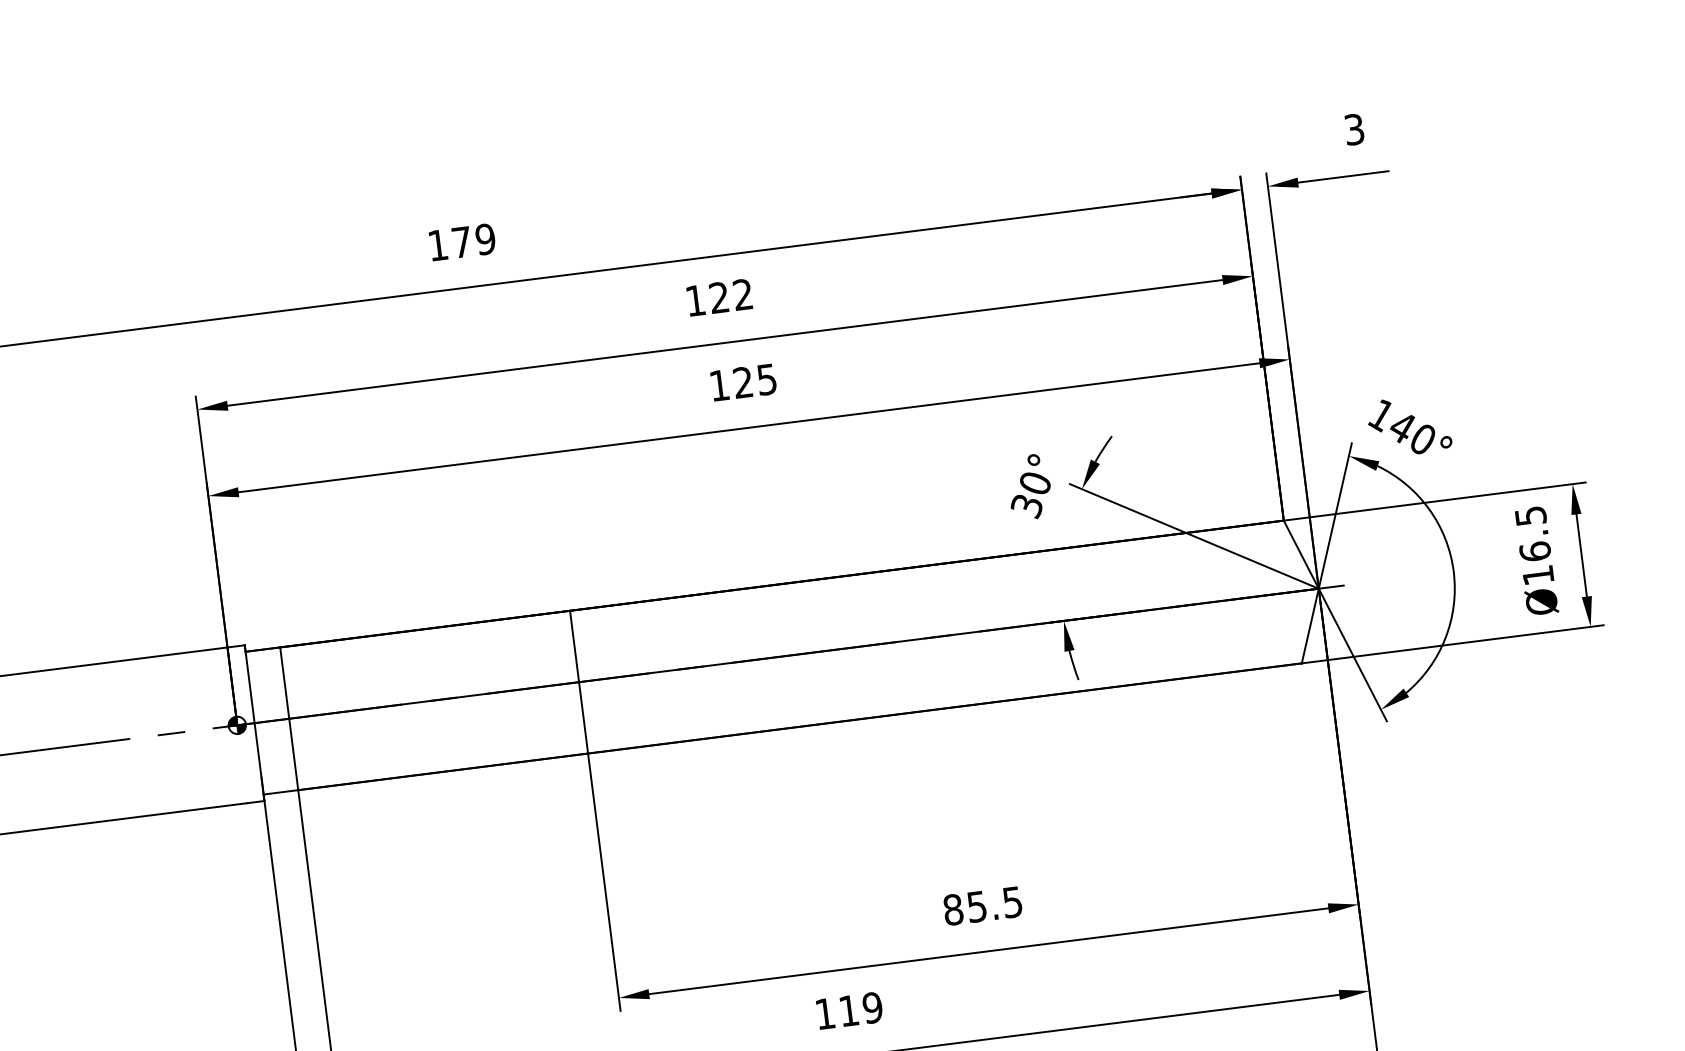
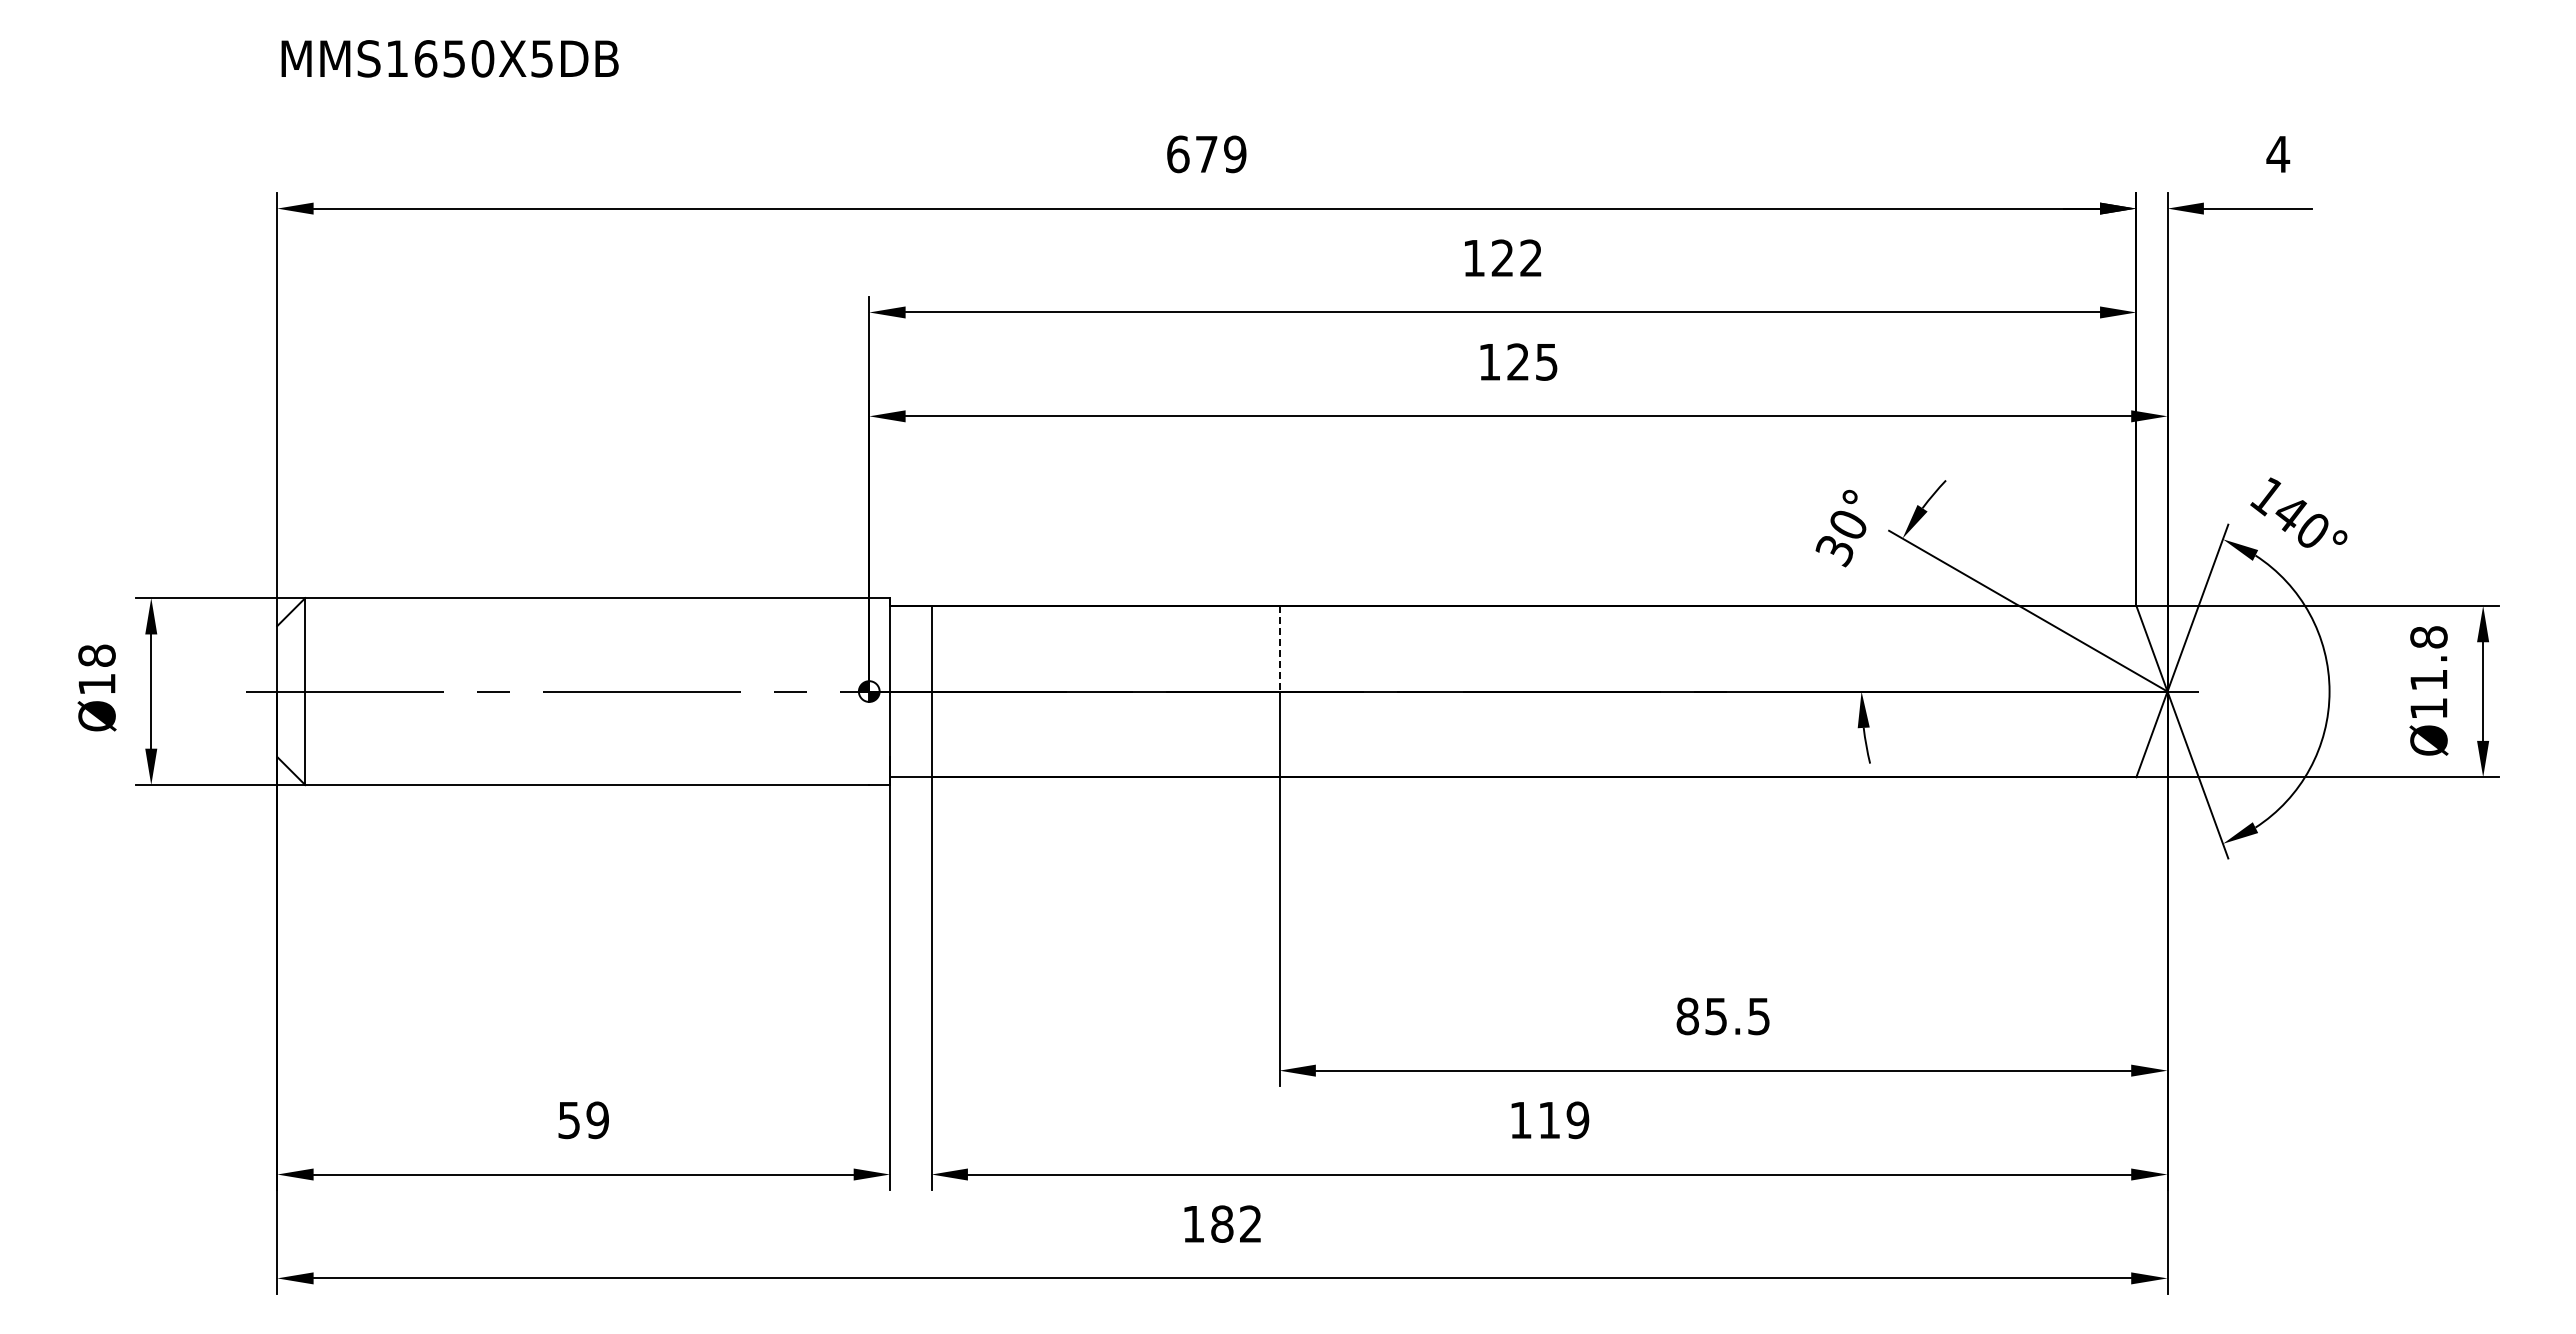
text: (1354, 129) -> (2278, 154), 3 -> 4
text: (438, 245) -> (1178, 154), 179 -> 679
text: (1532, 533) -> (2428, 658), Ø16.5 -> Ø11.8
line: (574, 646) -> (1279, 648), solid -> dashed

